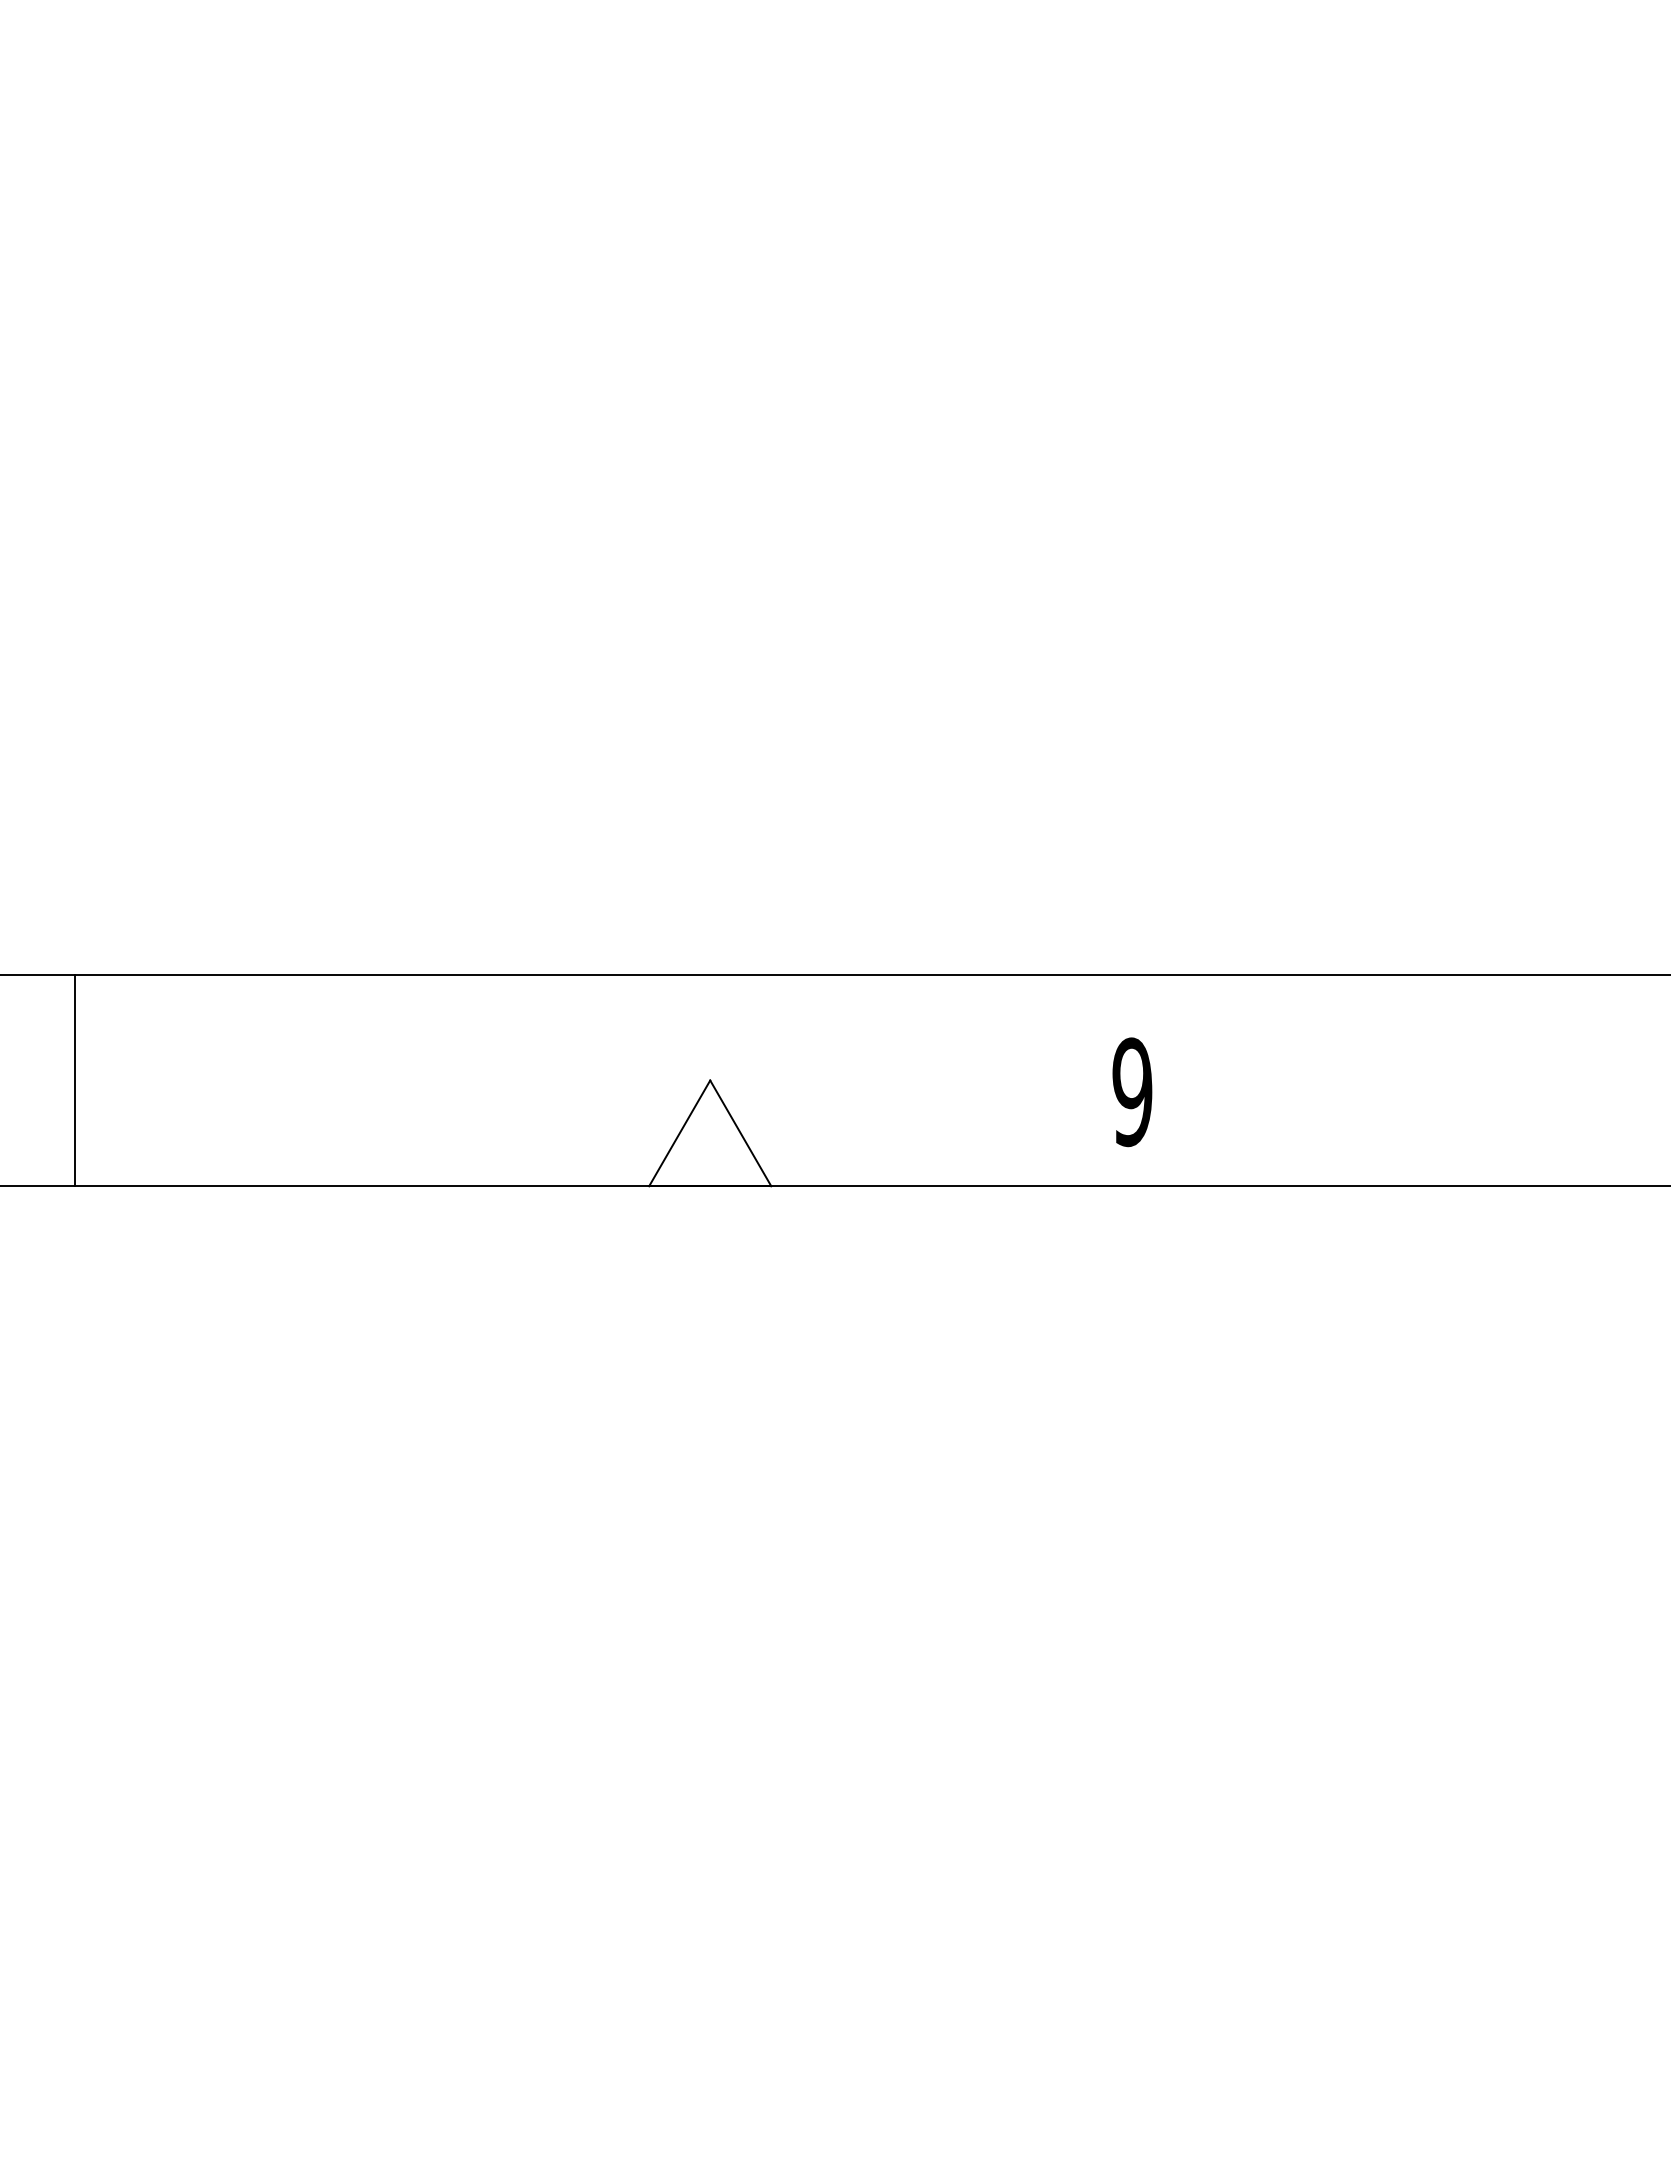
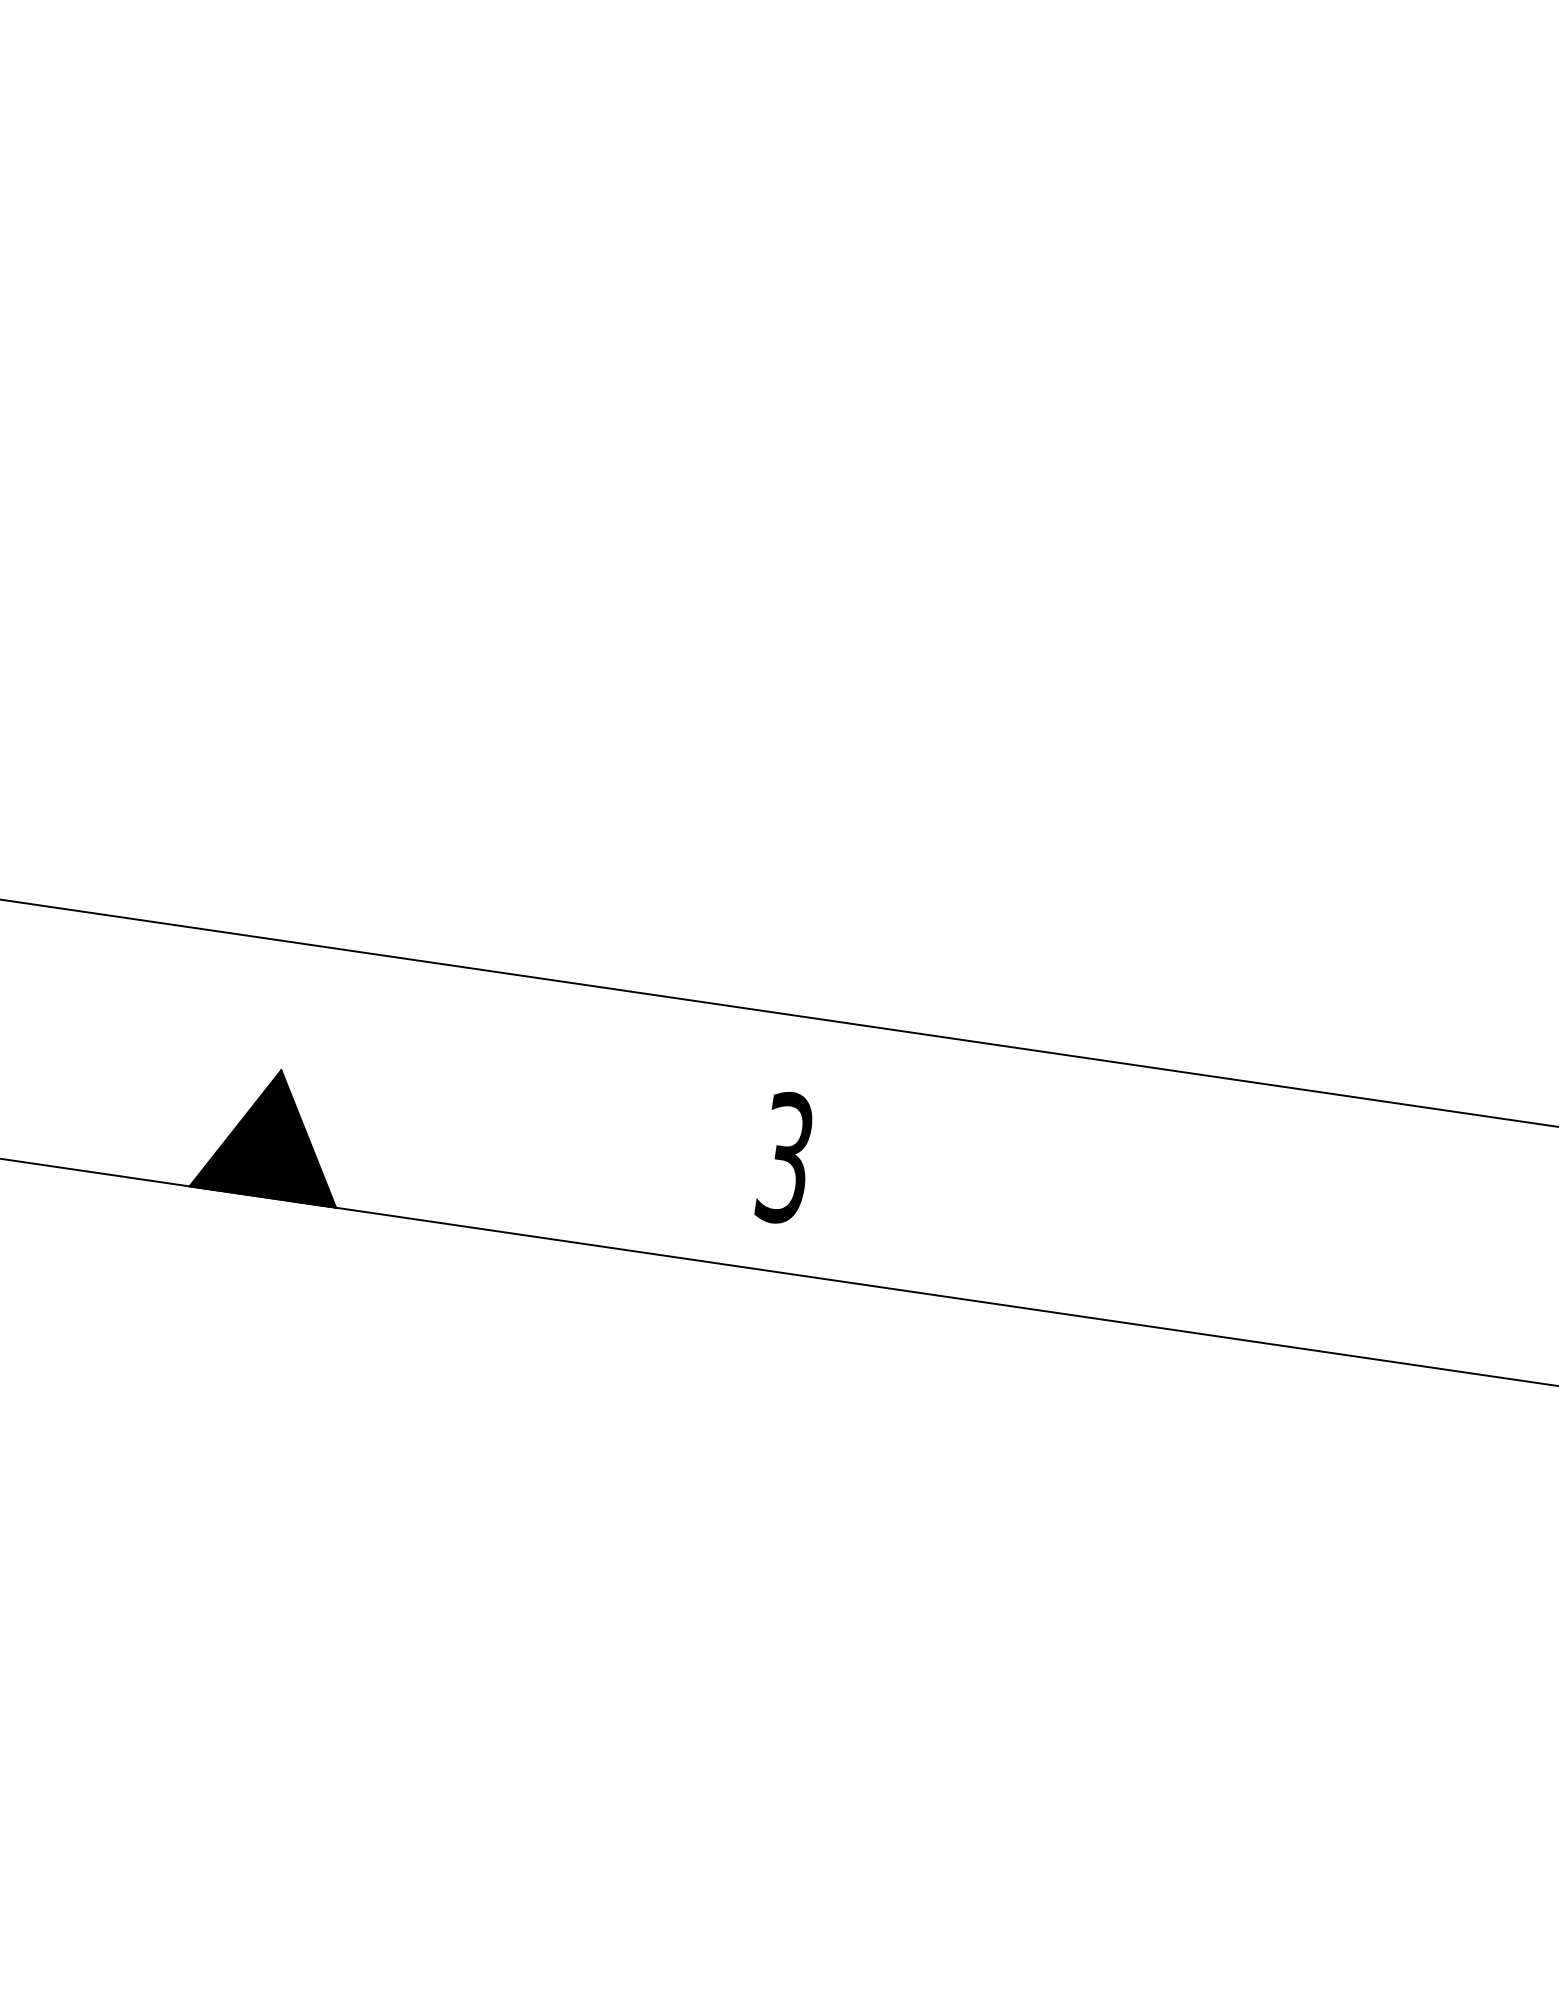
text: (1132, 1092) -> (785, 1158), 9 -> 3
fill: (710, 1133) -> (272, 1133), added

